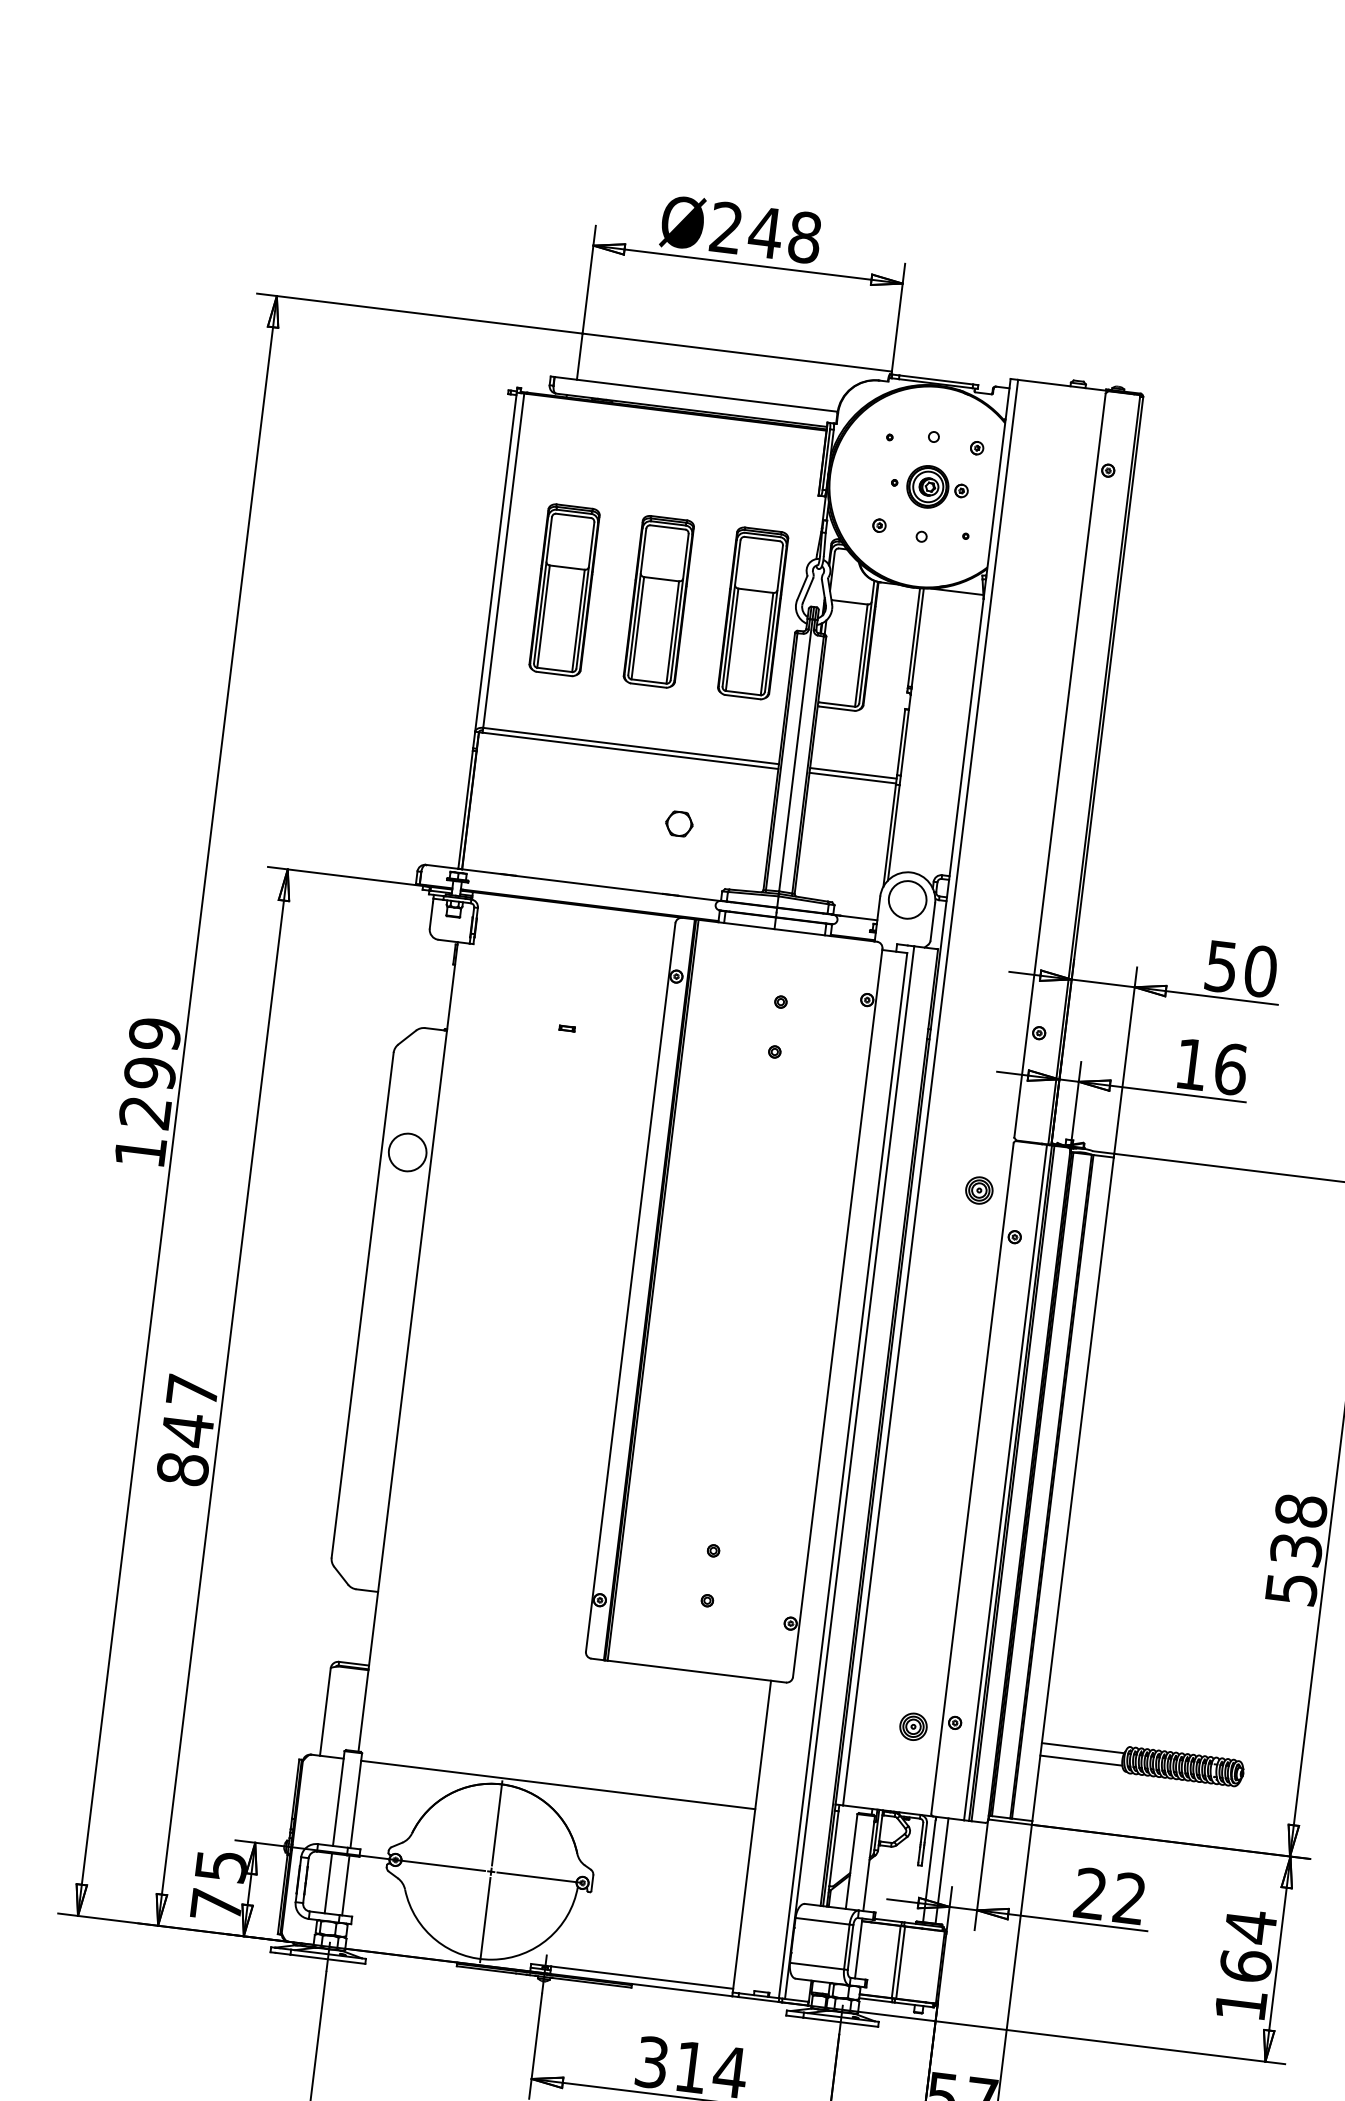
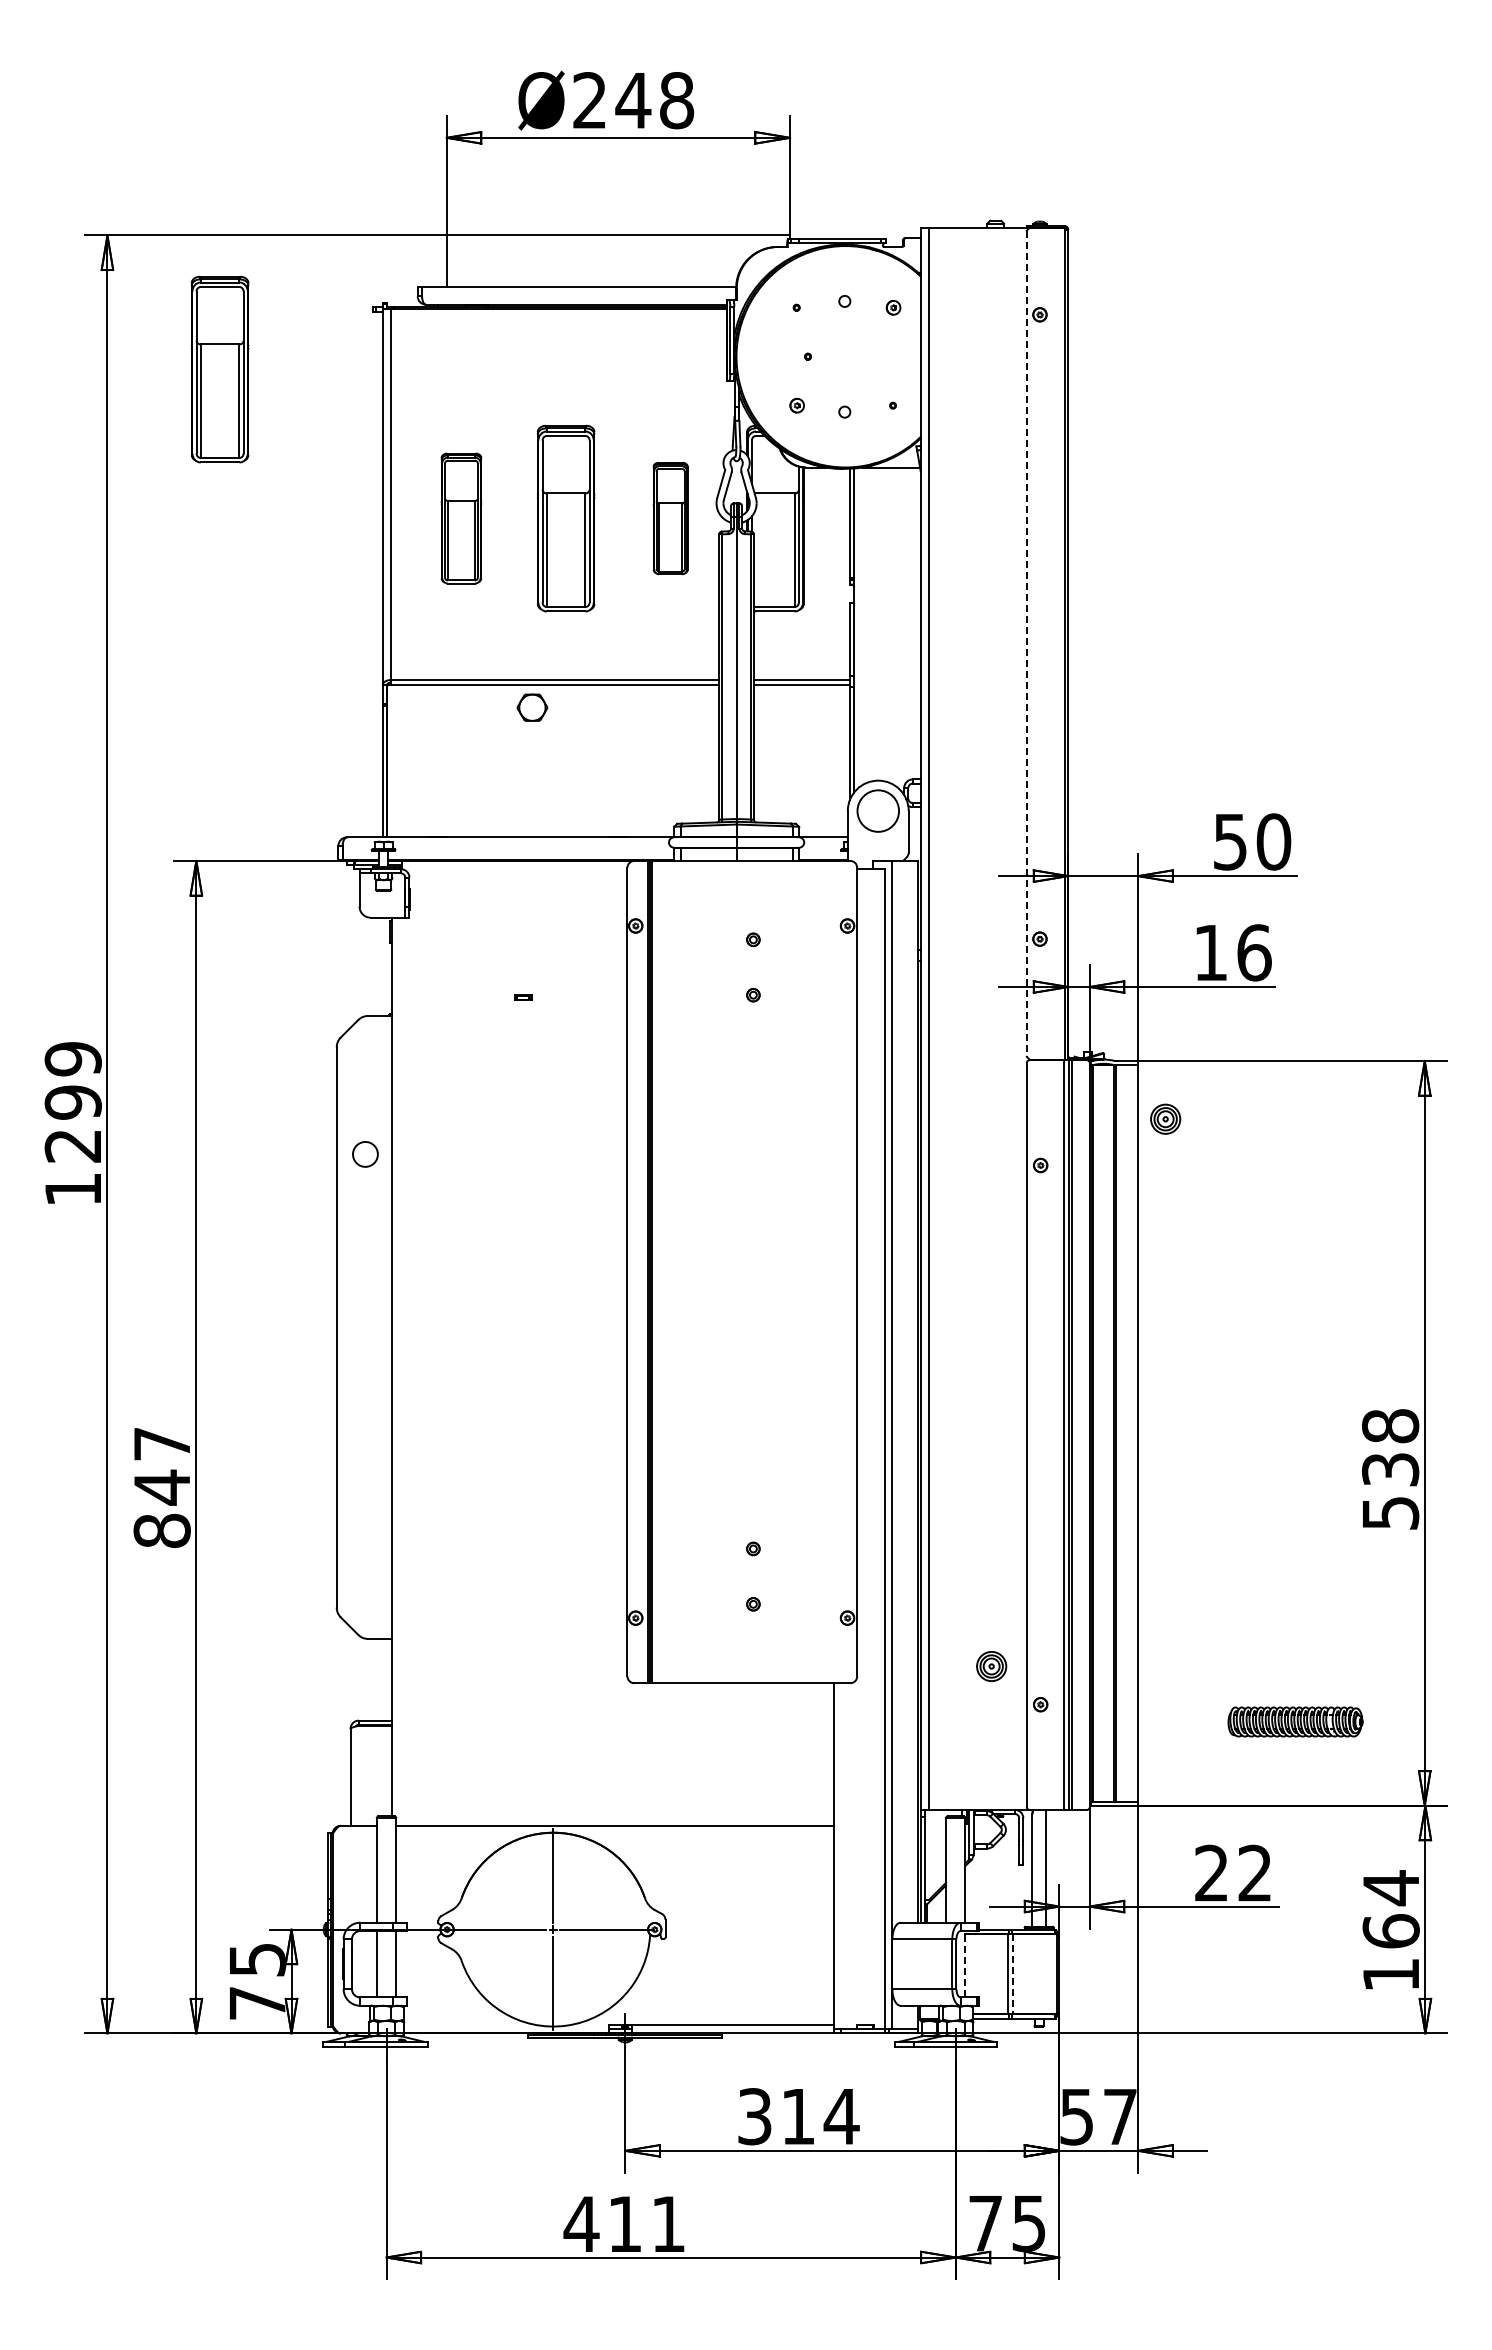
part: (363, 429) -> (219, 369), added
part: (937, 487) -> (855, 356), removed
part: (564, 590) -> (461, 518), size x0.7
part: (752, 613) -> (670, 518), size x0.6
line: (1059, 766) -> (1026, 644), solid -> dashed
part: (679, 823) -> (532, 707), moved
circle: (407, 1152) -> (365, 1154), size x0.6
part: (979, 1189) -> (1165, 1118), moved
part: (913, 1726) -> (991, 1666), moved
line: (1082, 1748) -> (1183, 1715), removed
line: (1081, 1760) -> (1183, 1728), removed
line: (858, 1947) -> (965, 1963), solid -> dashed
line: (900, 1963) -> (1013, 1974), solid -> dashed

